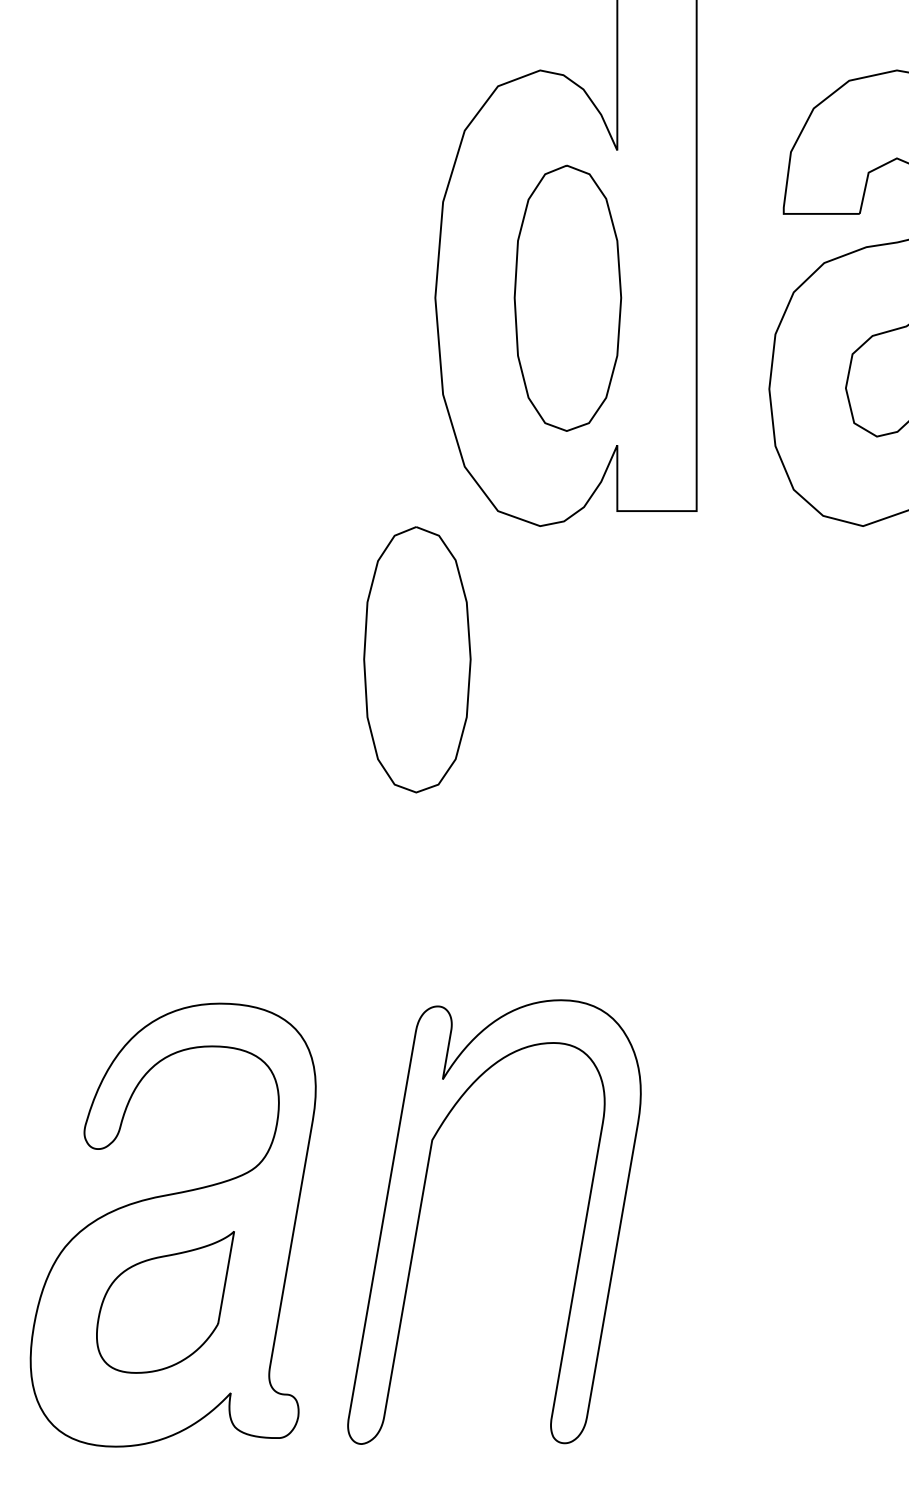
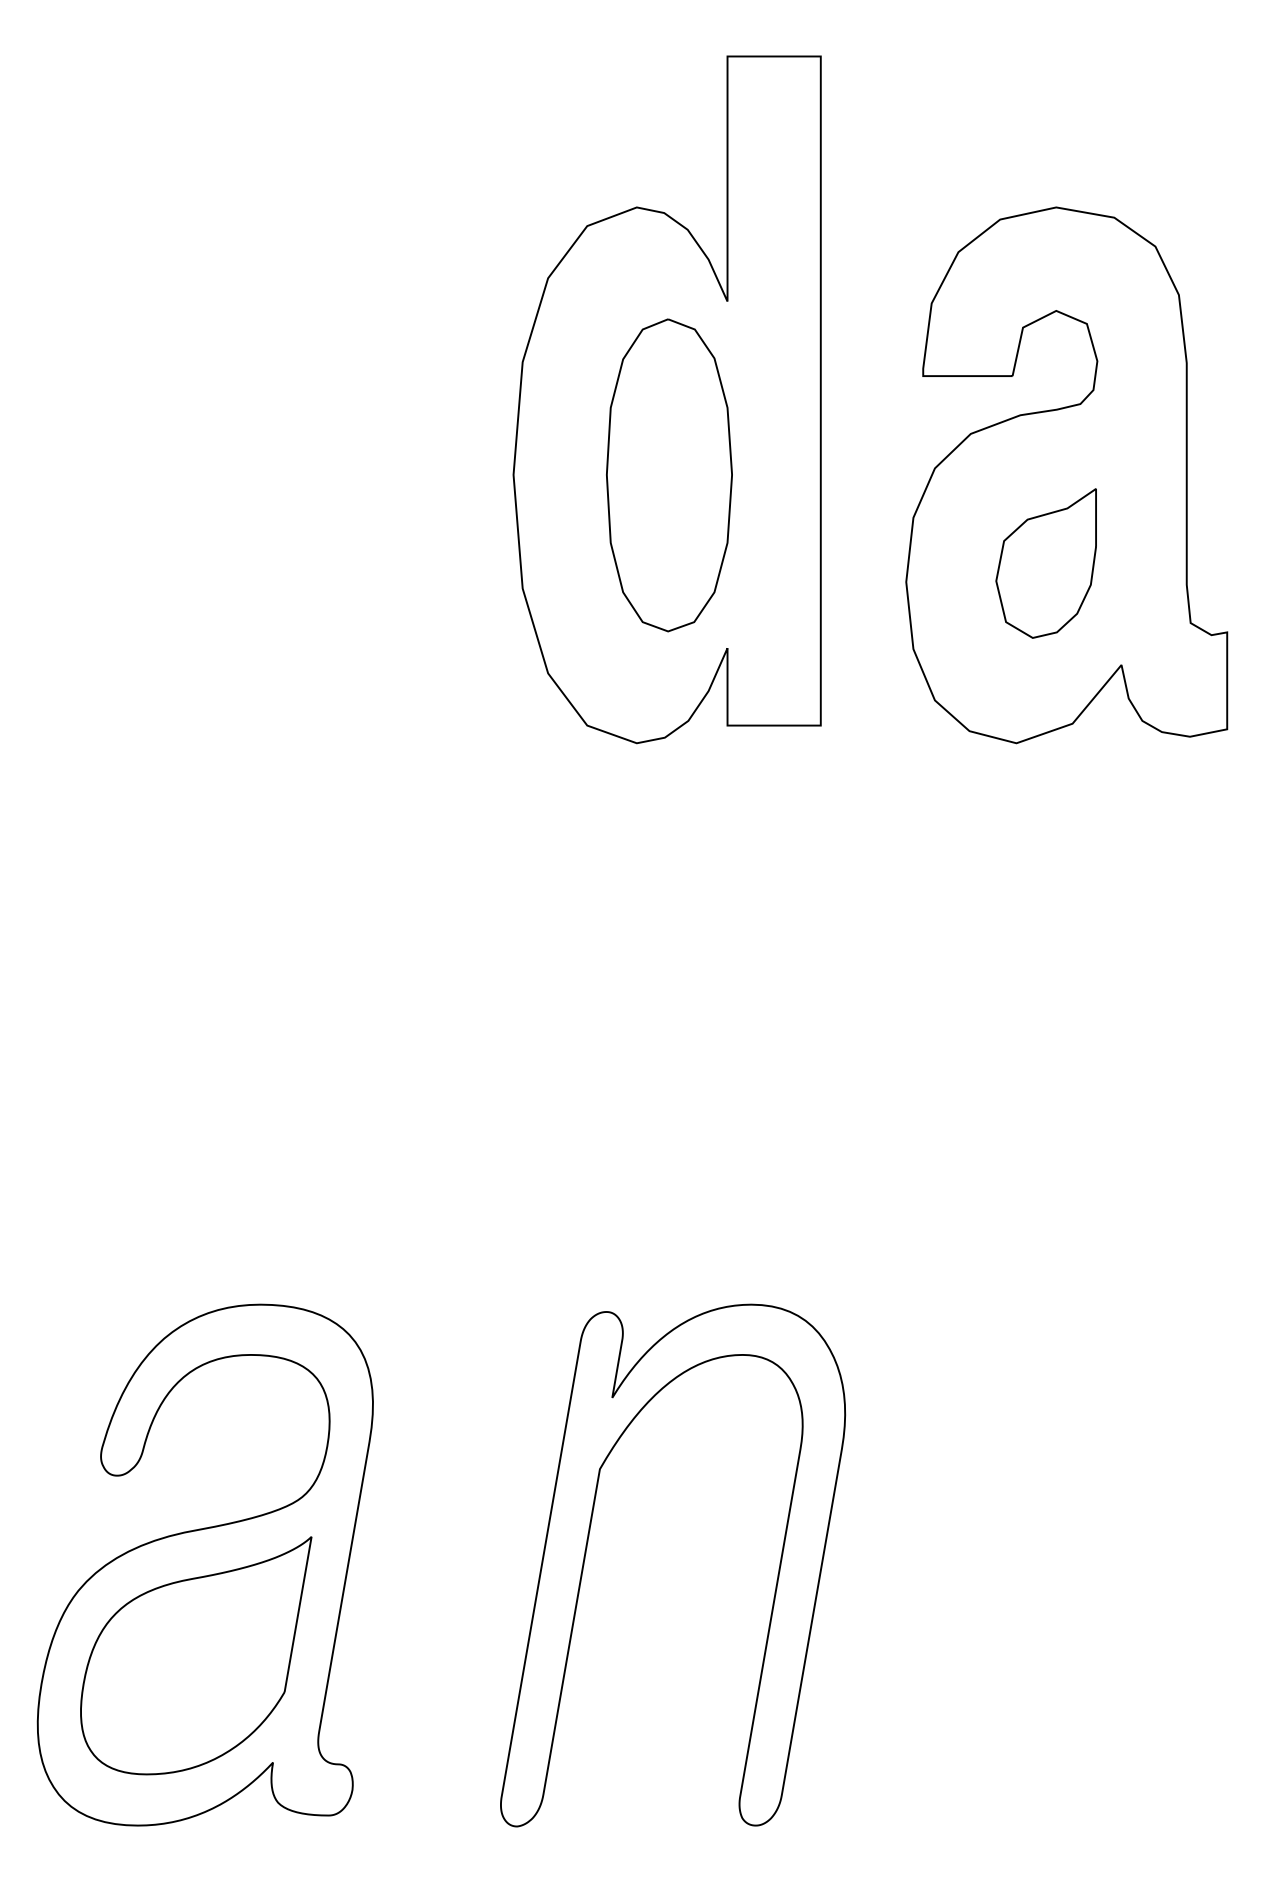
part: (417, 659) -> (492, 900), removed
part: (421, 1207) -> (587, 1548), moved
part: (165, 1302) -> (196, 1655), size x1.43

